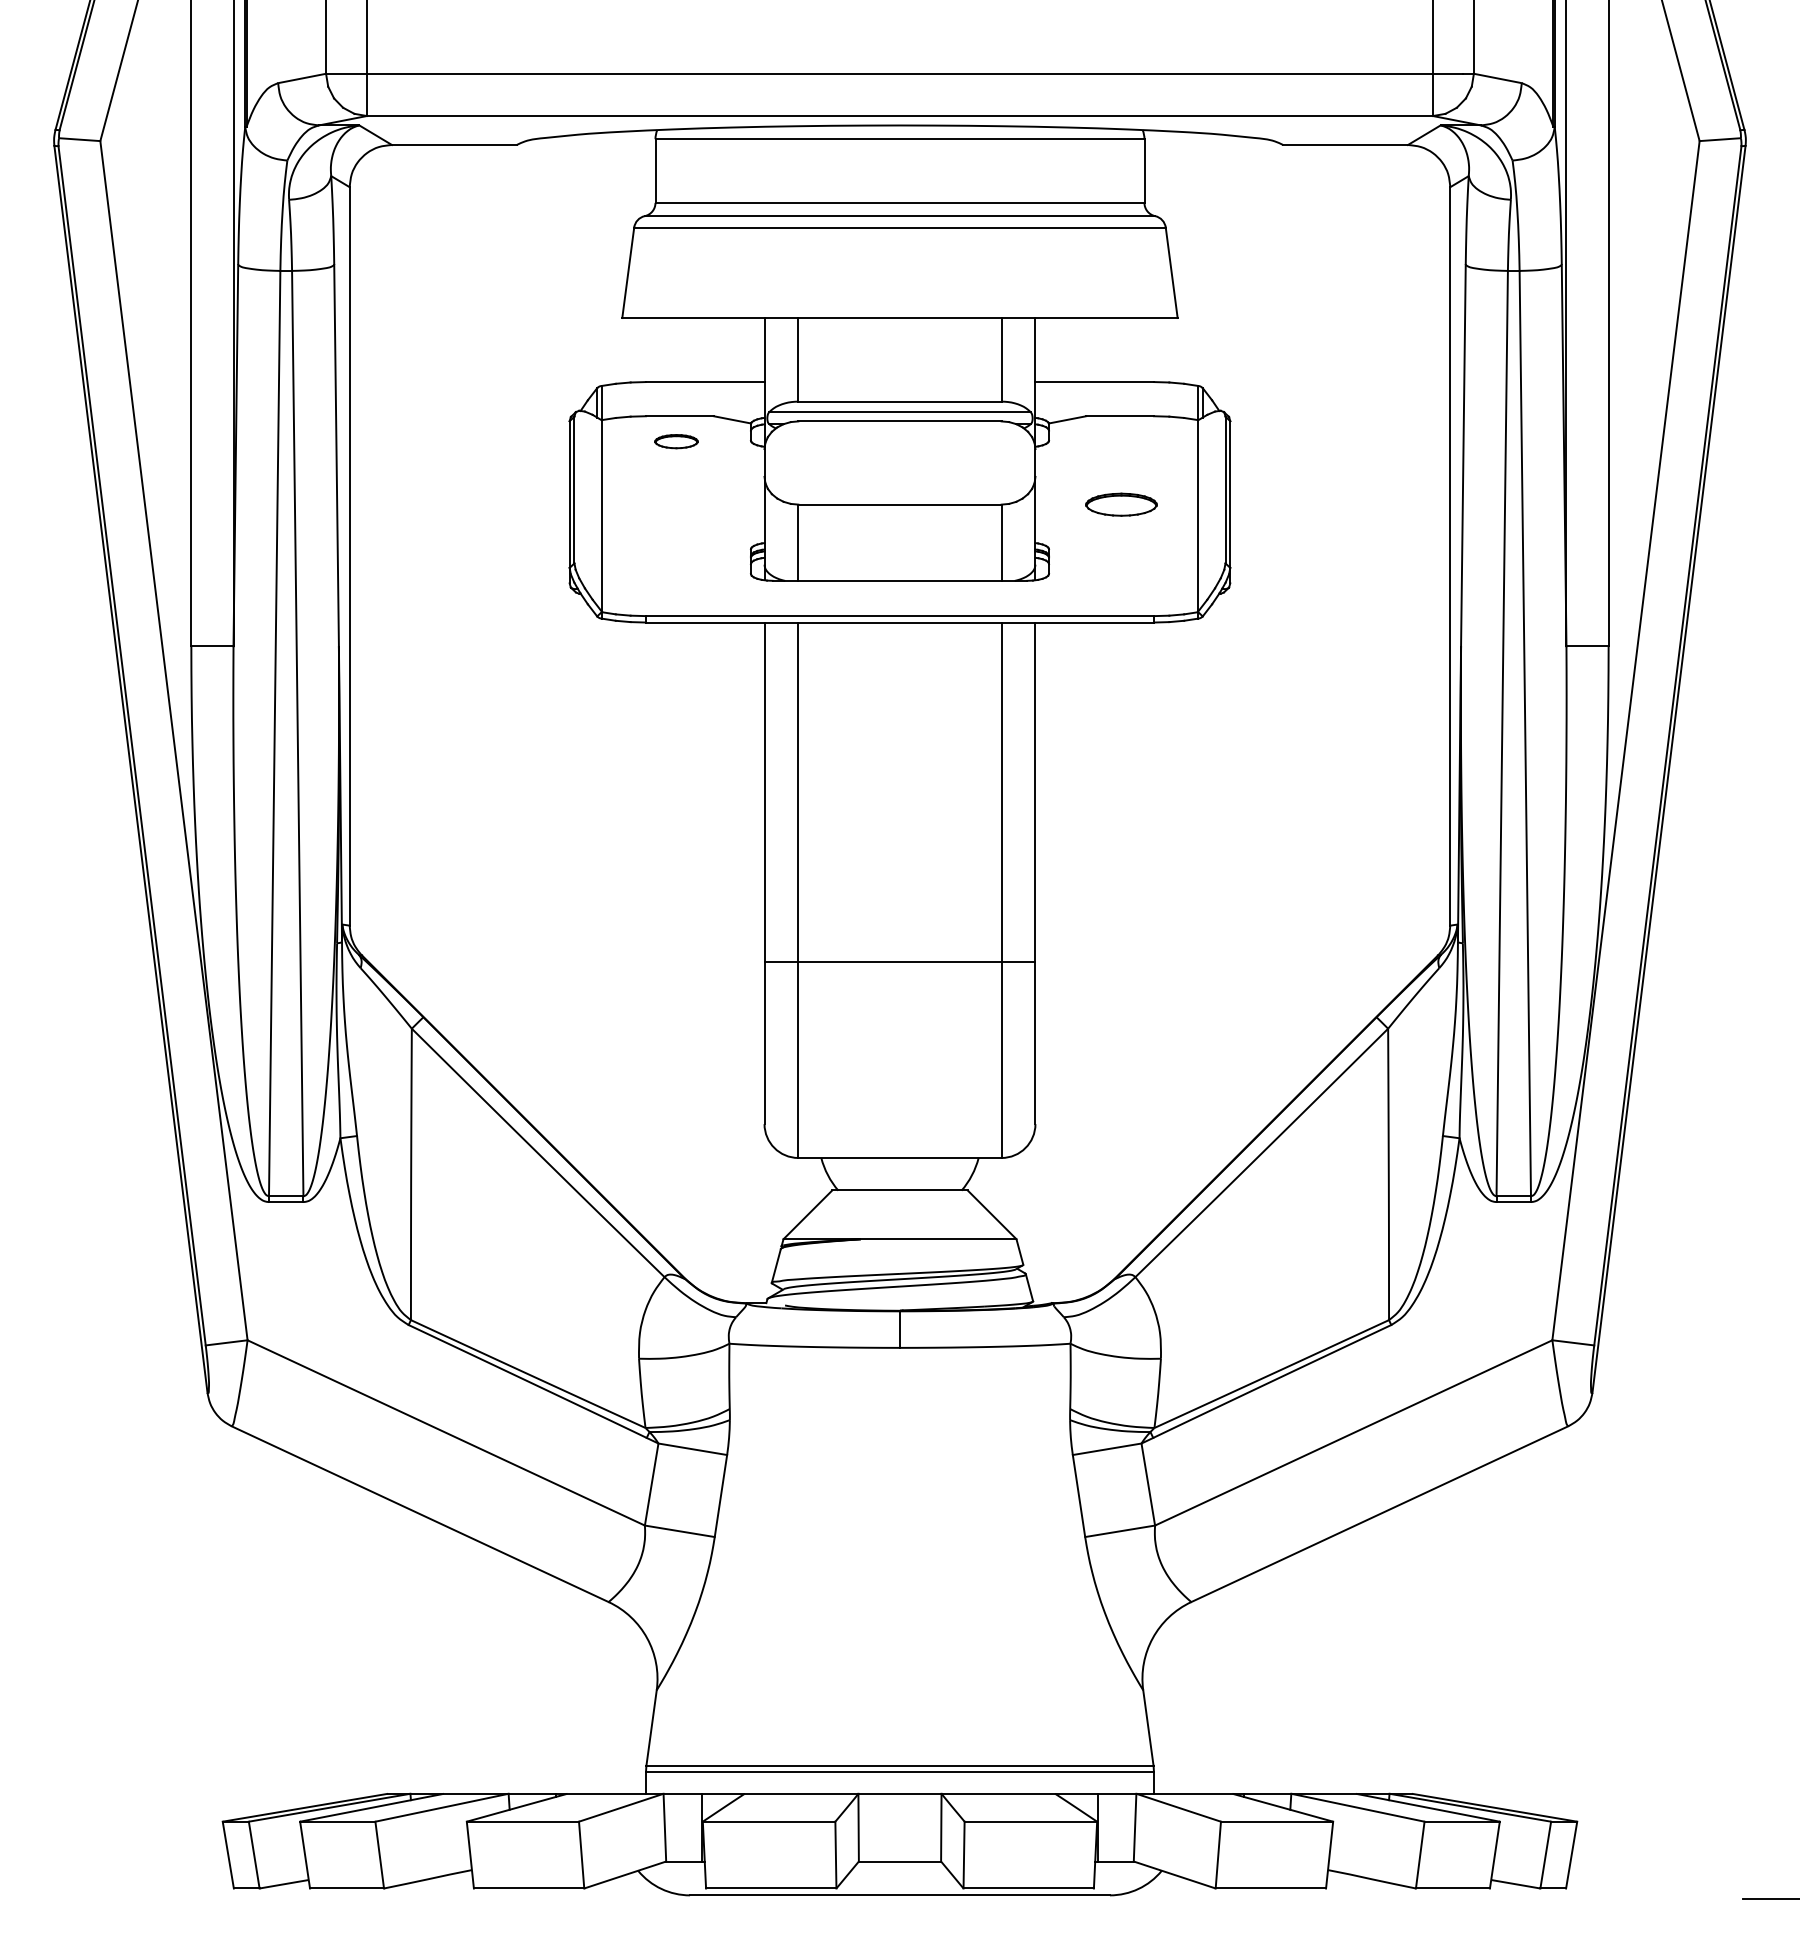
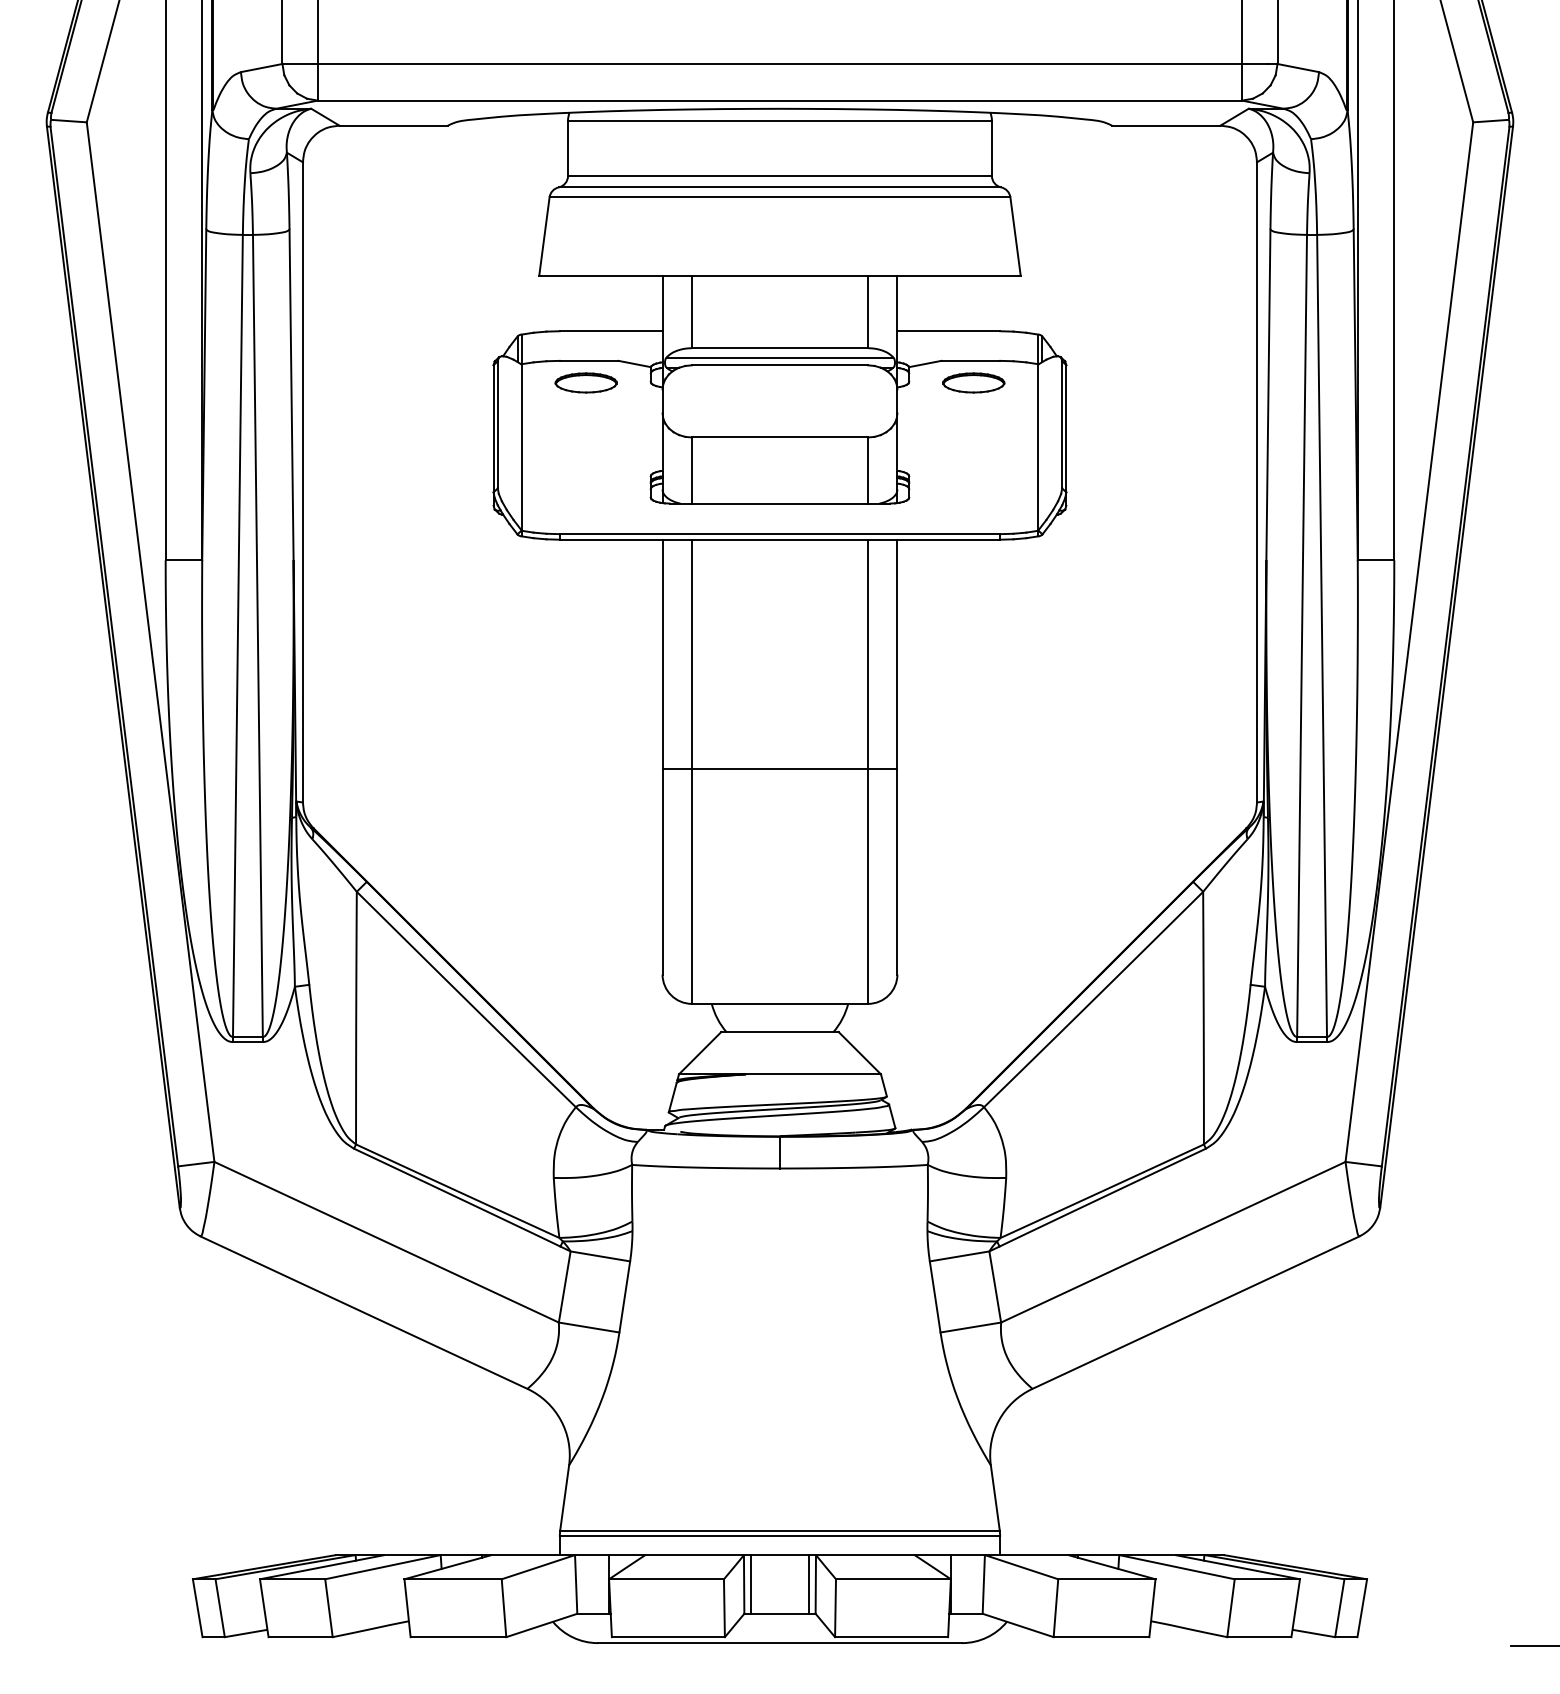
part: (676, 441) -> (586, 382), size x1.67
part: (1121, 504) -> (973, 382), moved
line: (899, 962) -> (779, 769), moved
line: (866, 1827) -> (750, 1584), added
line: (933, 1827) -> (809, 1584), added

